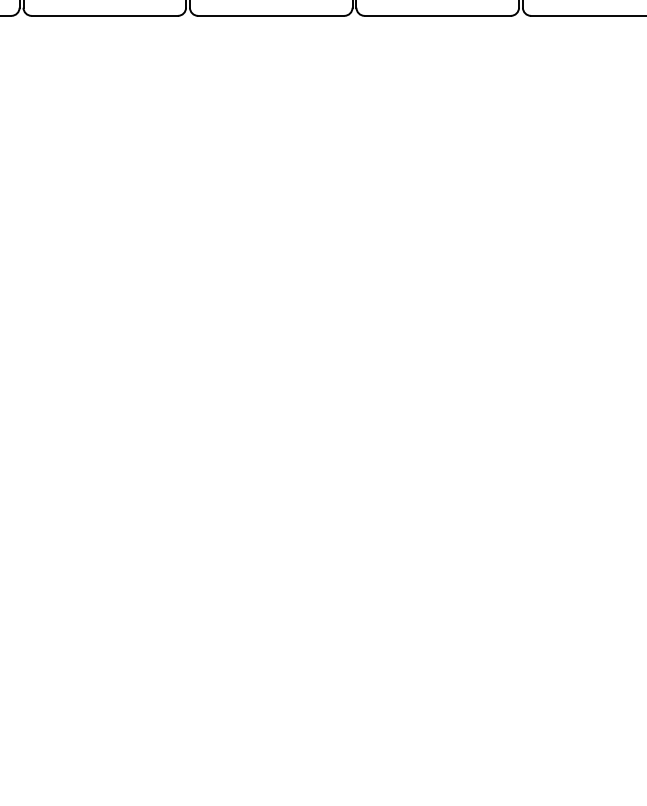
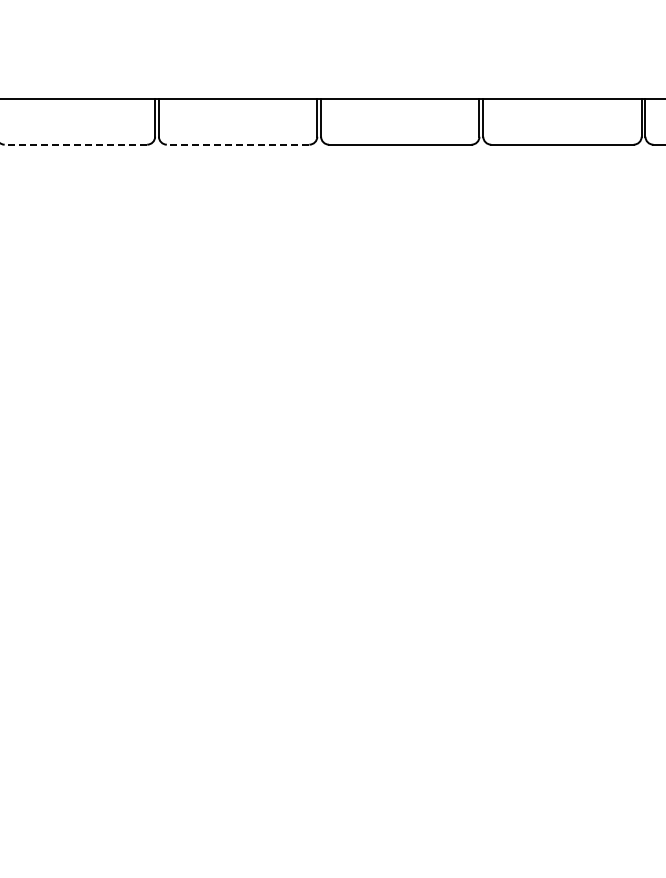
line: (104, 15) -> (75, 144), solid -> dashed
line: (270, 15) -> (237, 144), solid -> dashed

